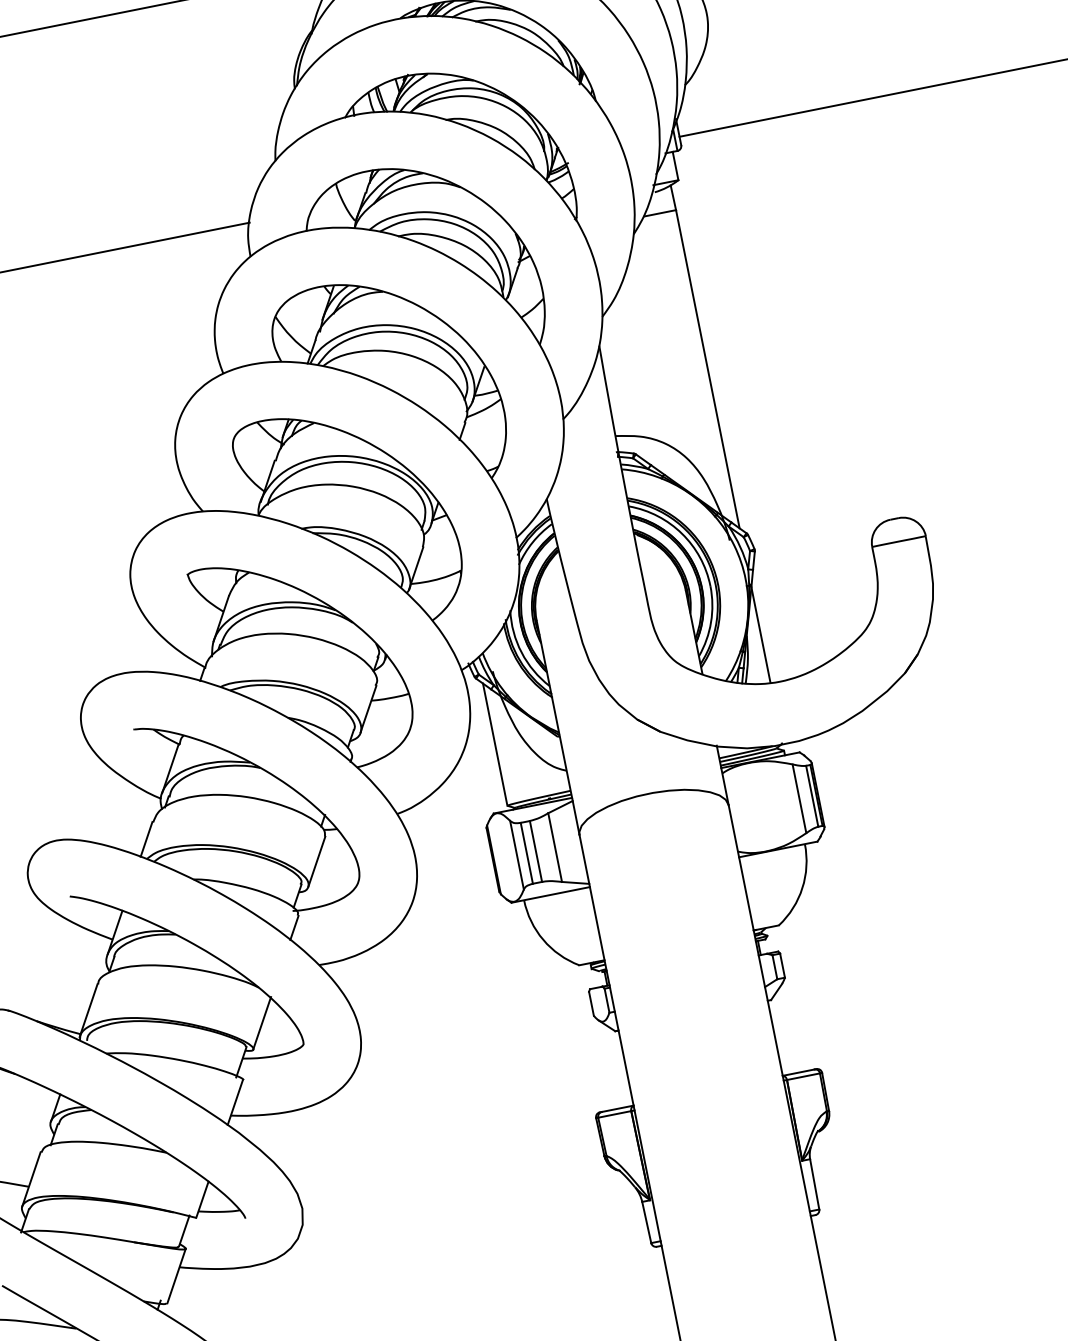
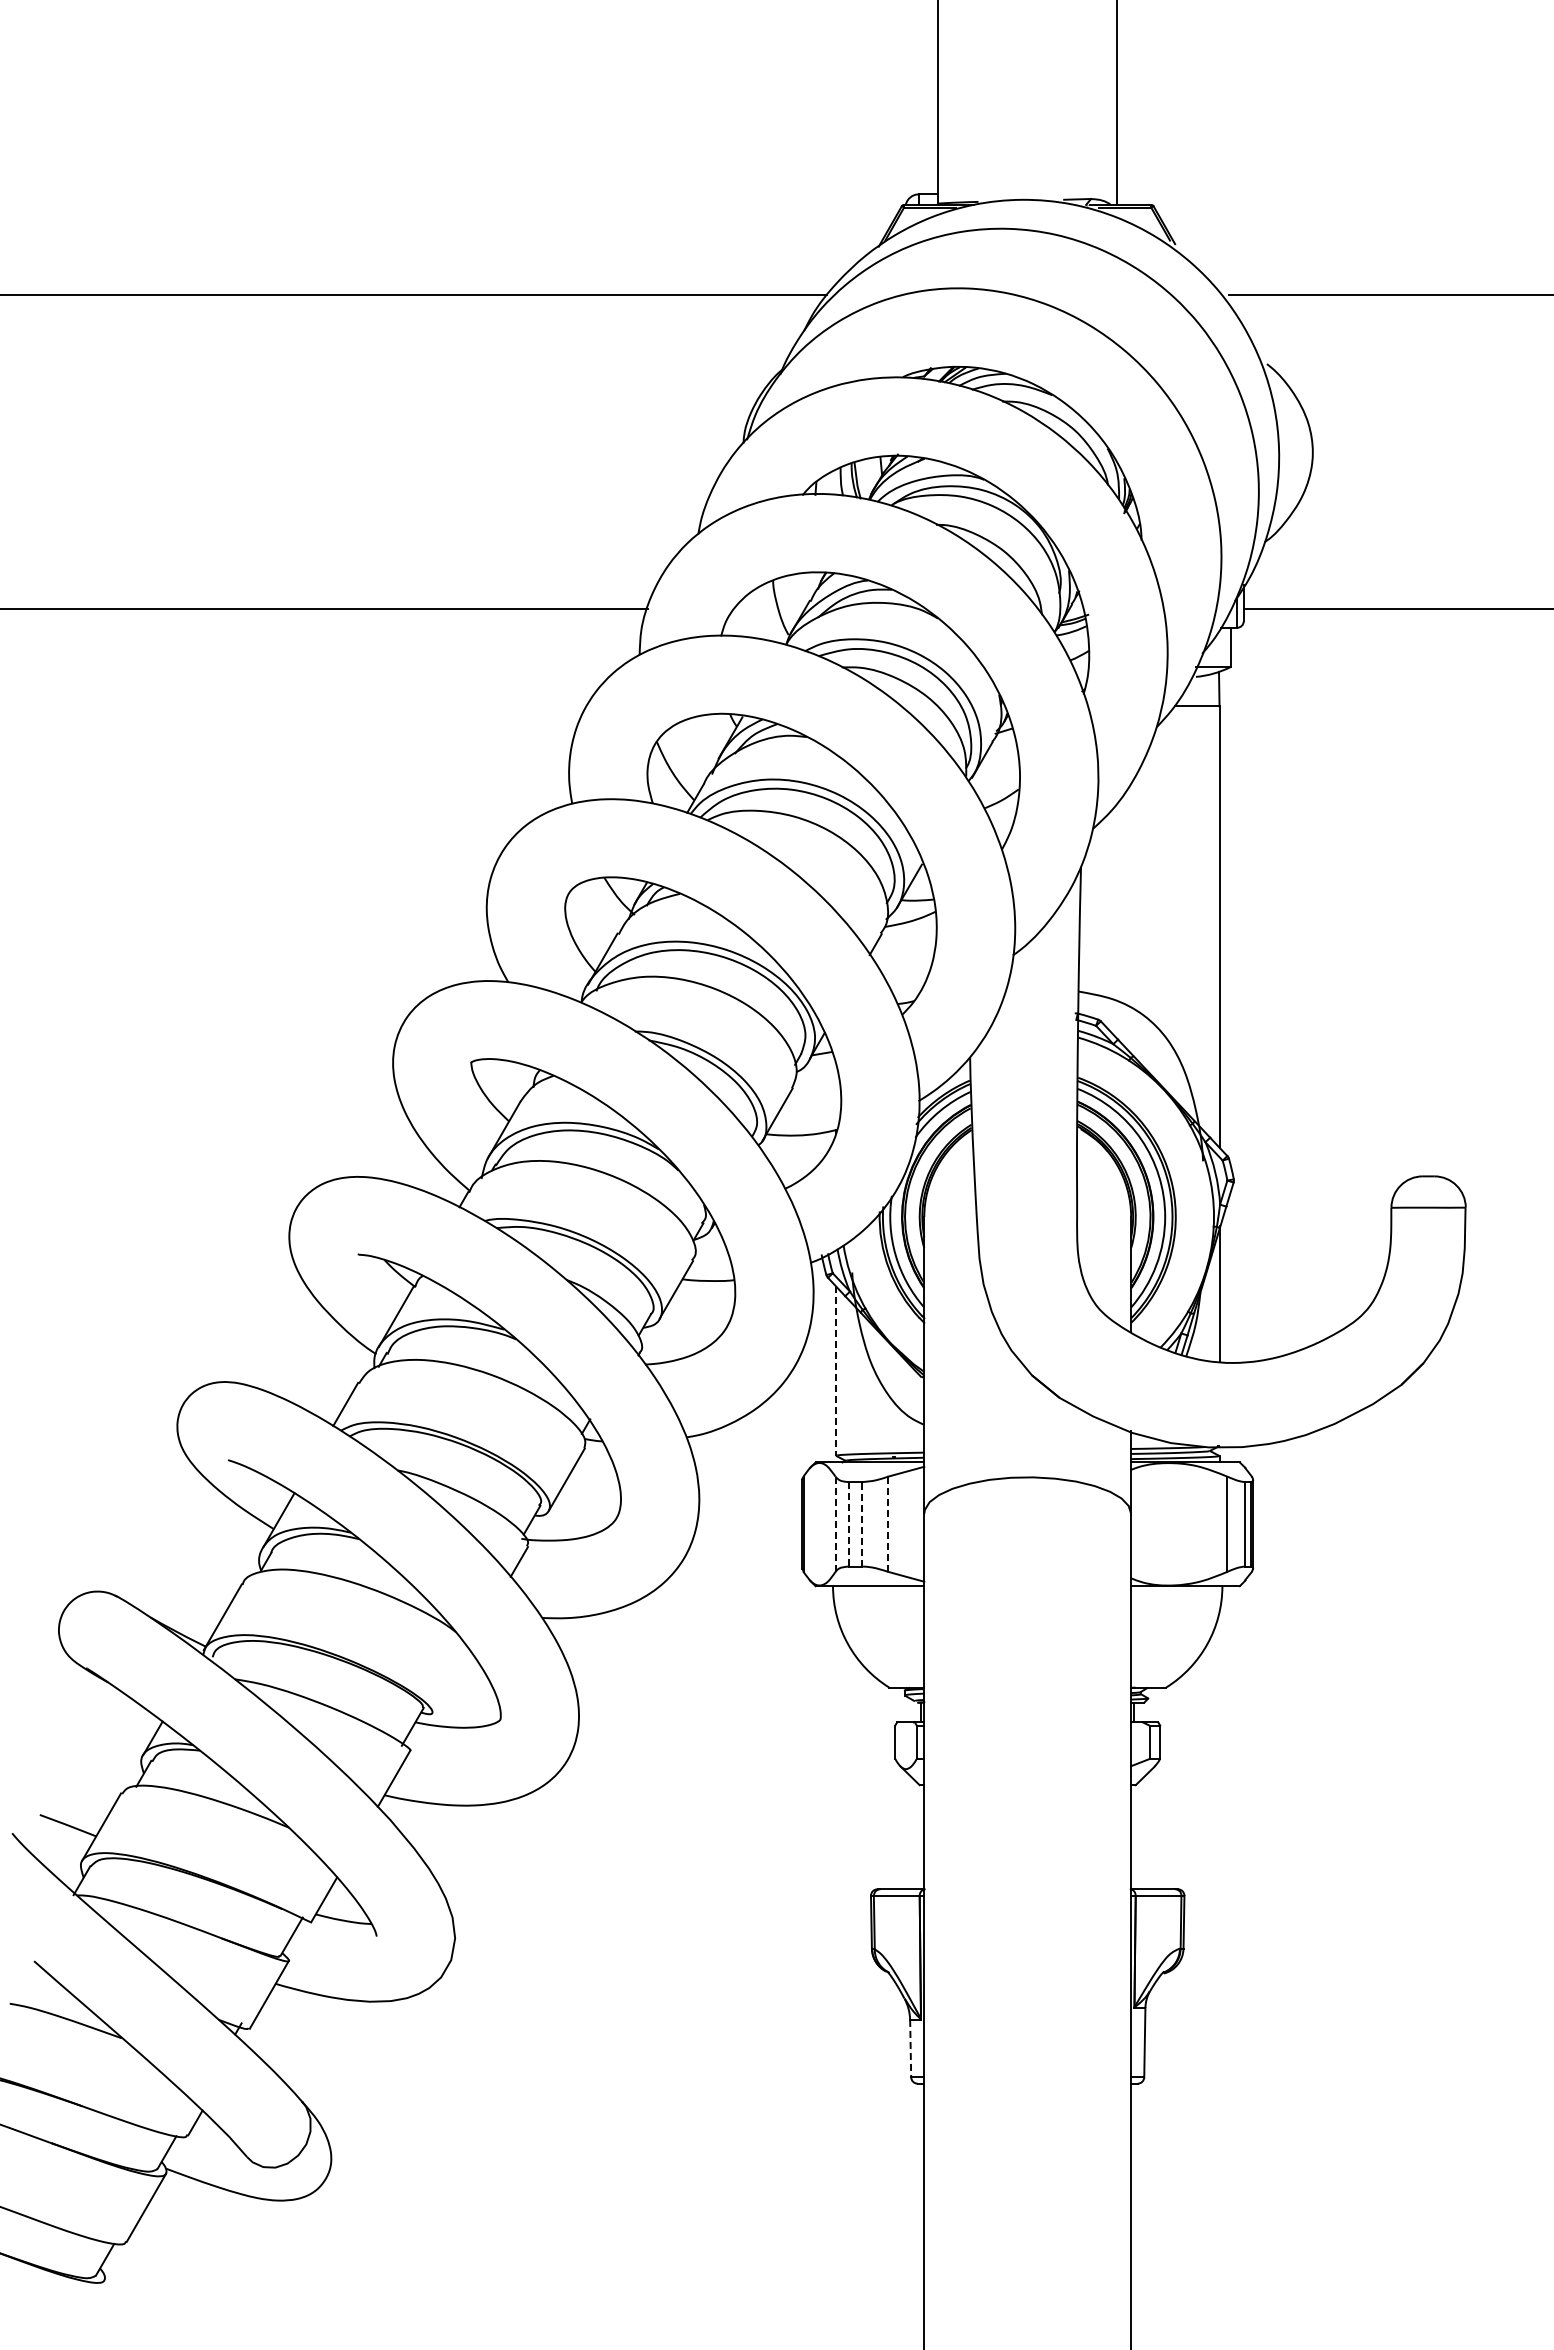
line: (494, 745) -> (835, 1371), solid -> dashed
line: (555, 847) -> (888, 1524), solid -> dashed
line: (535, 850) -> (861, 1523), solid -> dashed
line: (527, 853) -> (849, 1524), solid -> dashed
line: (517, 855) -> (835, 1524), solid -> dashed
line: (261, 1022) -> (450, 1679), removed
line: (646, 1222) -> (910, 2048), solid -> dashed

